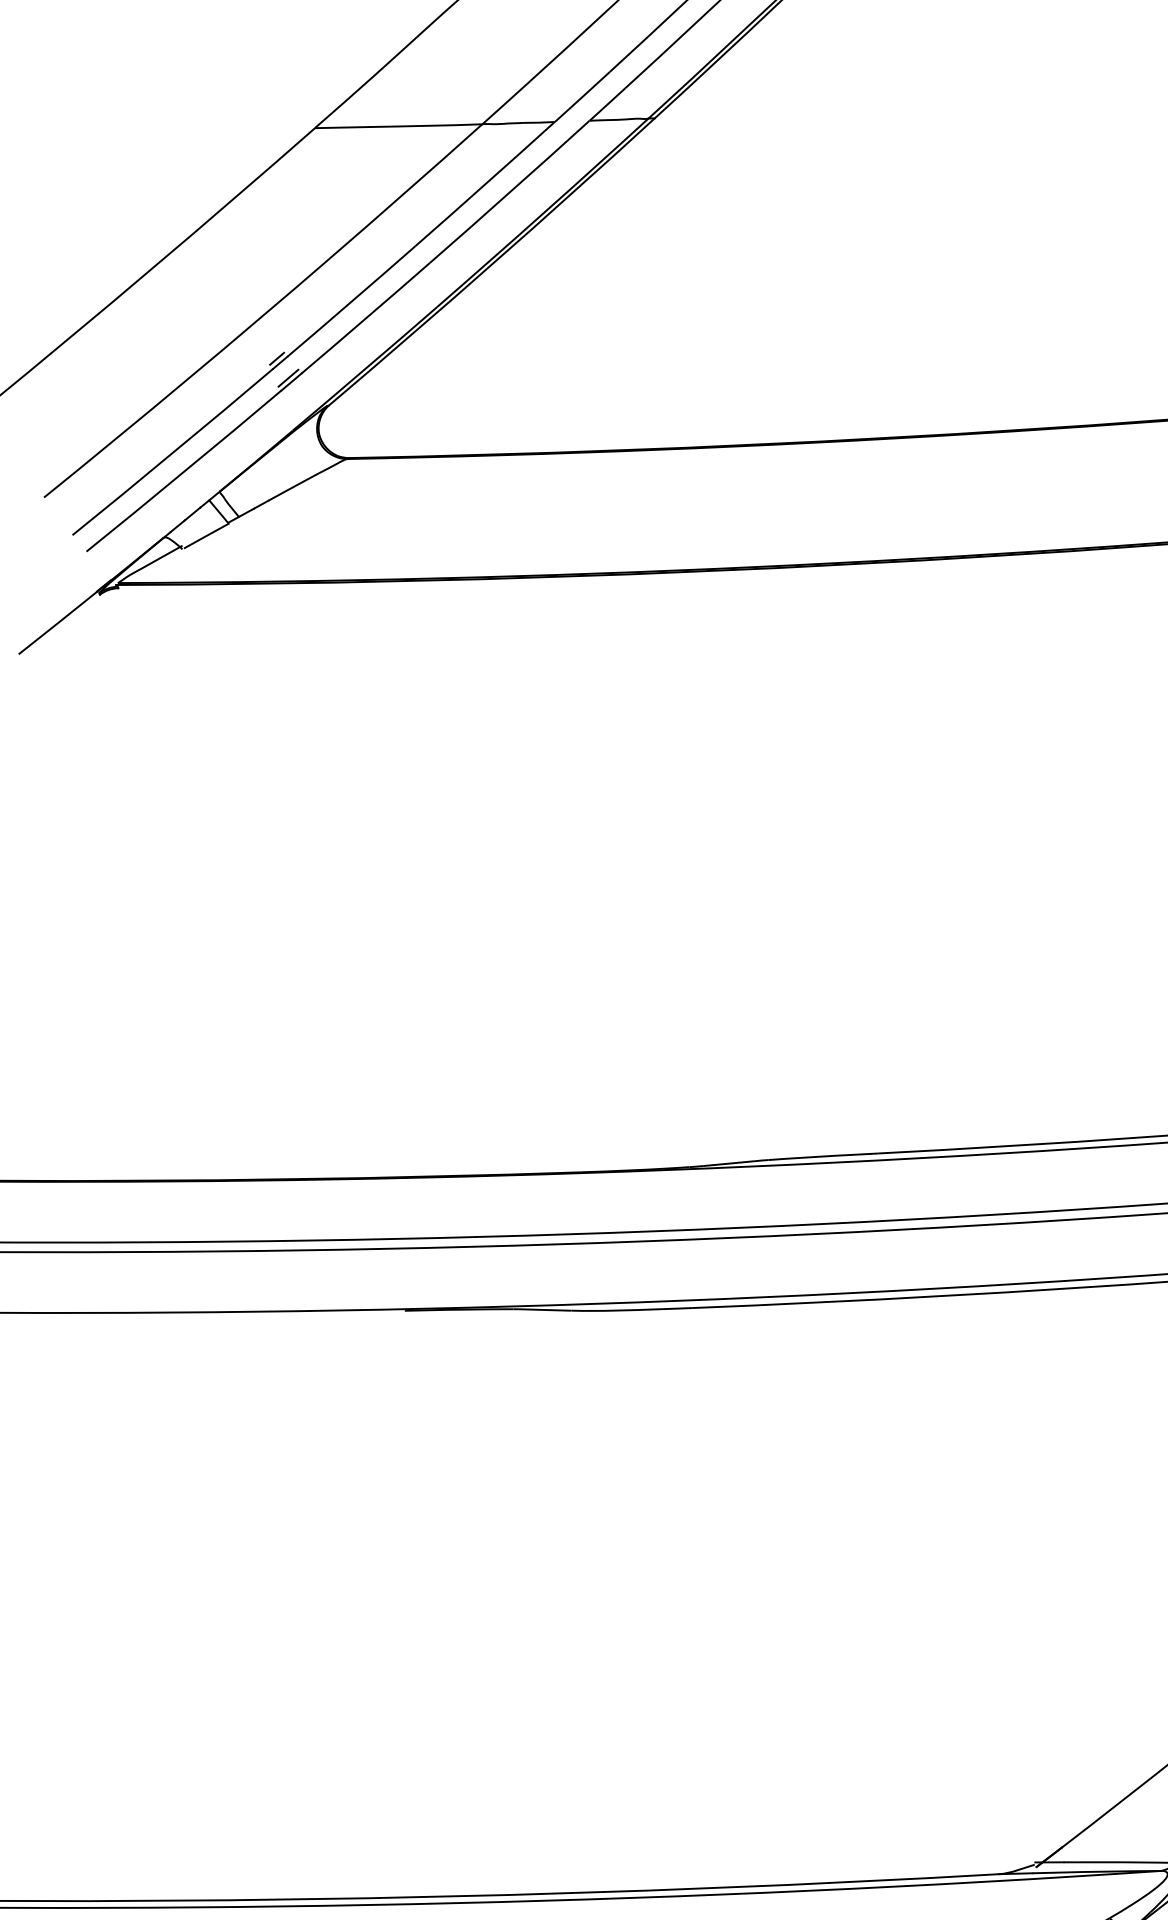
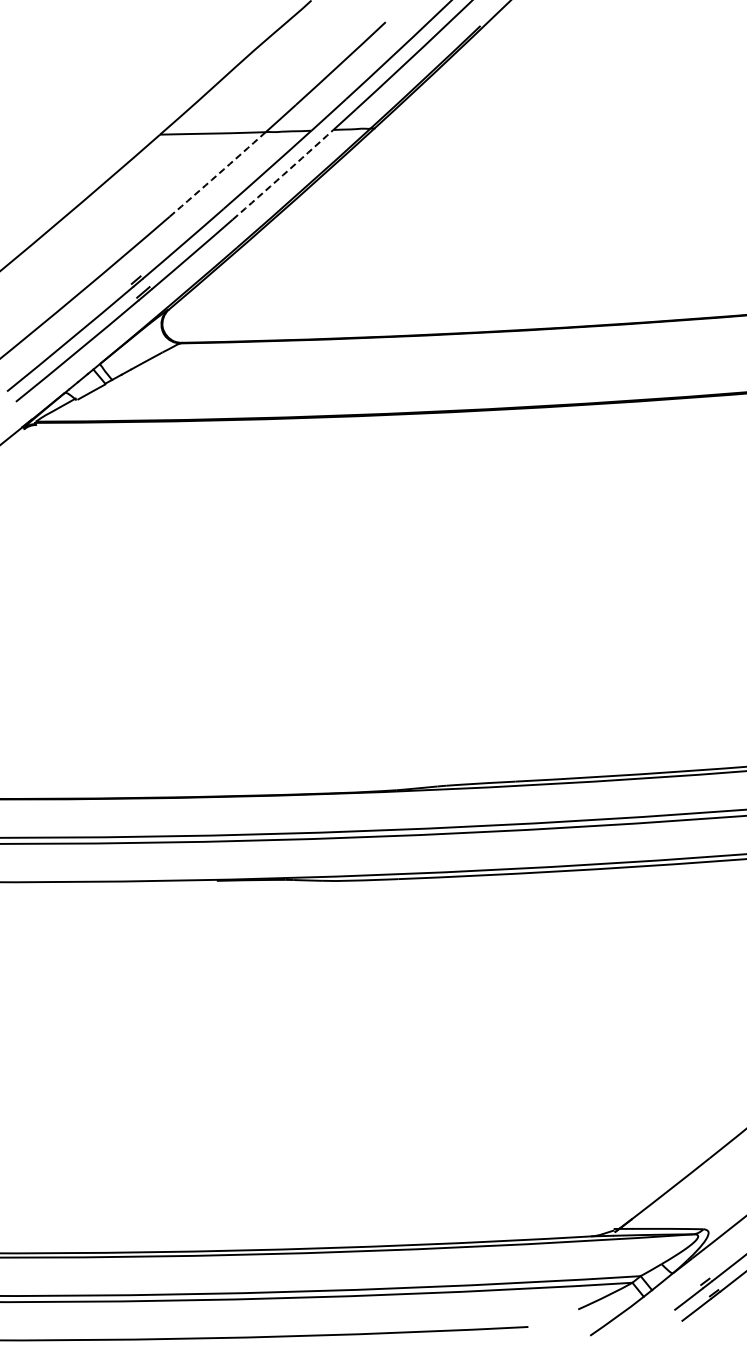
arc: (405, 191) -> (217, 174), solid -> dashed
arc: (510, 192) -> (283, 175), solid -> dashed

